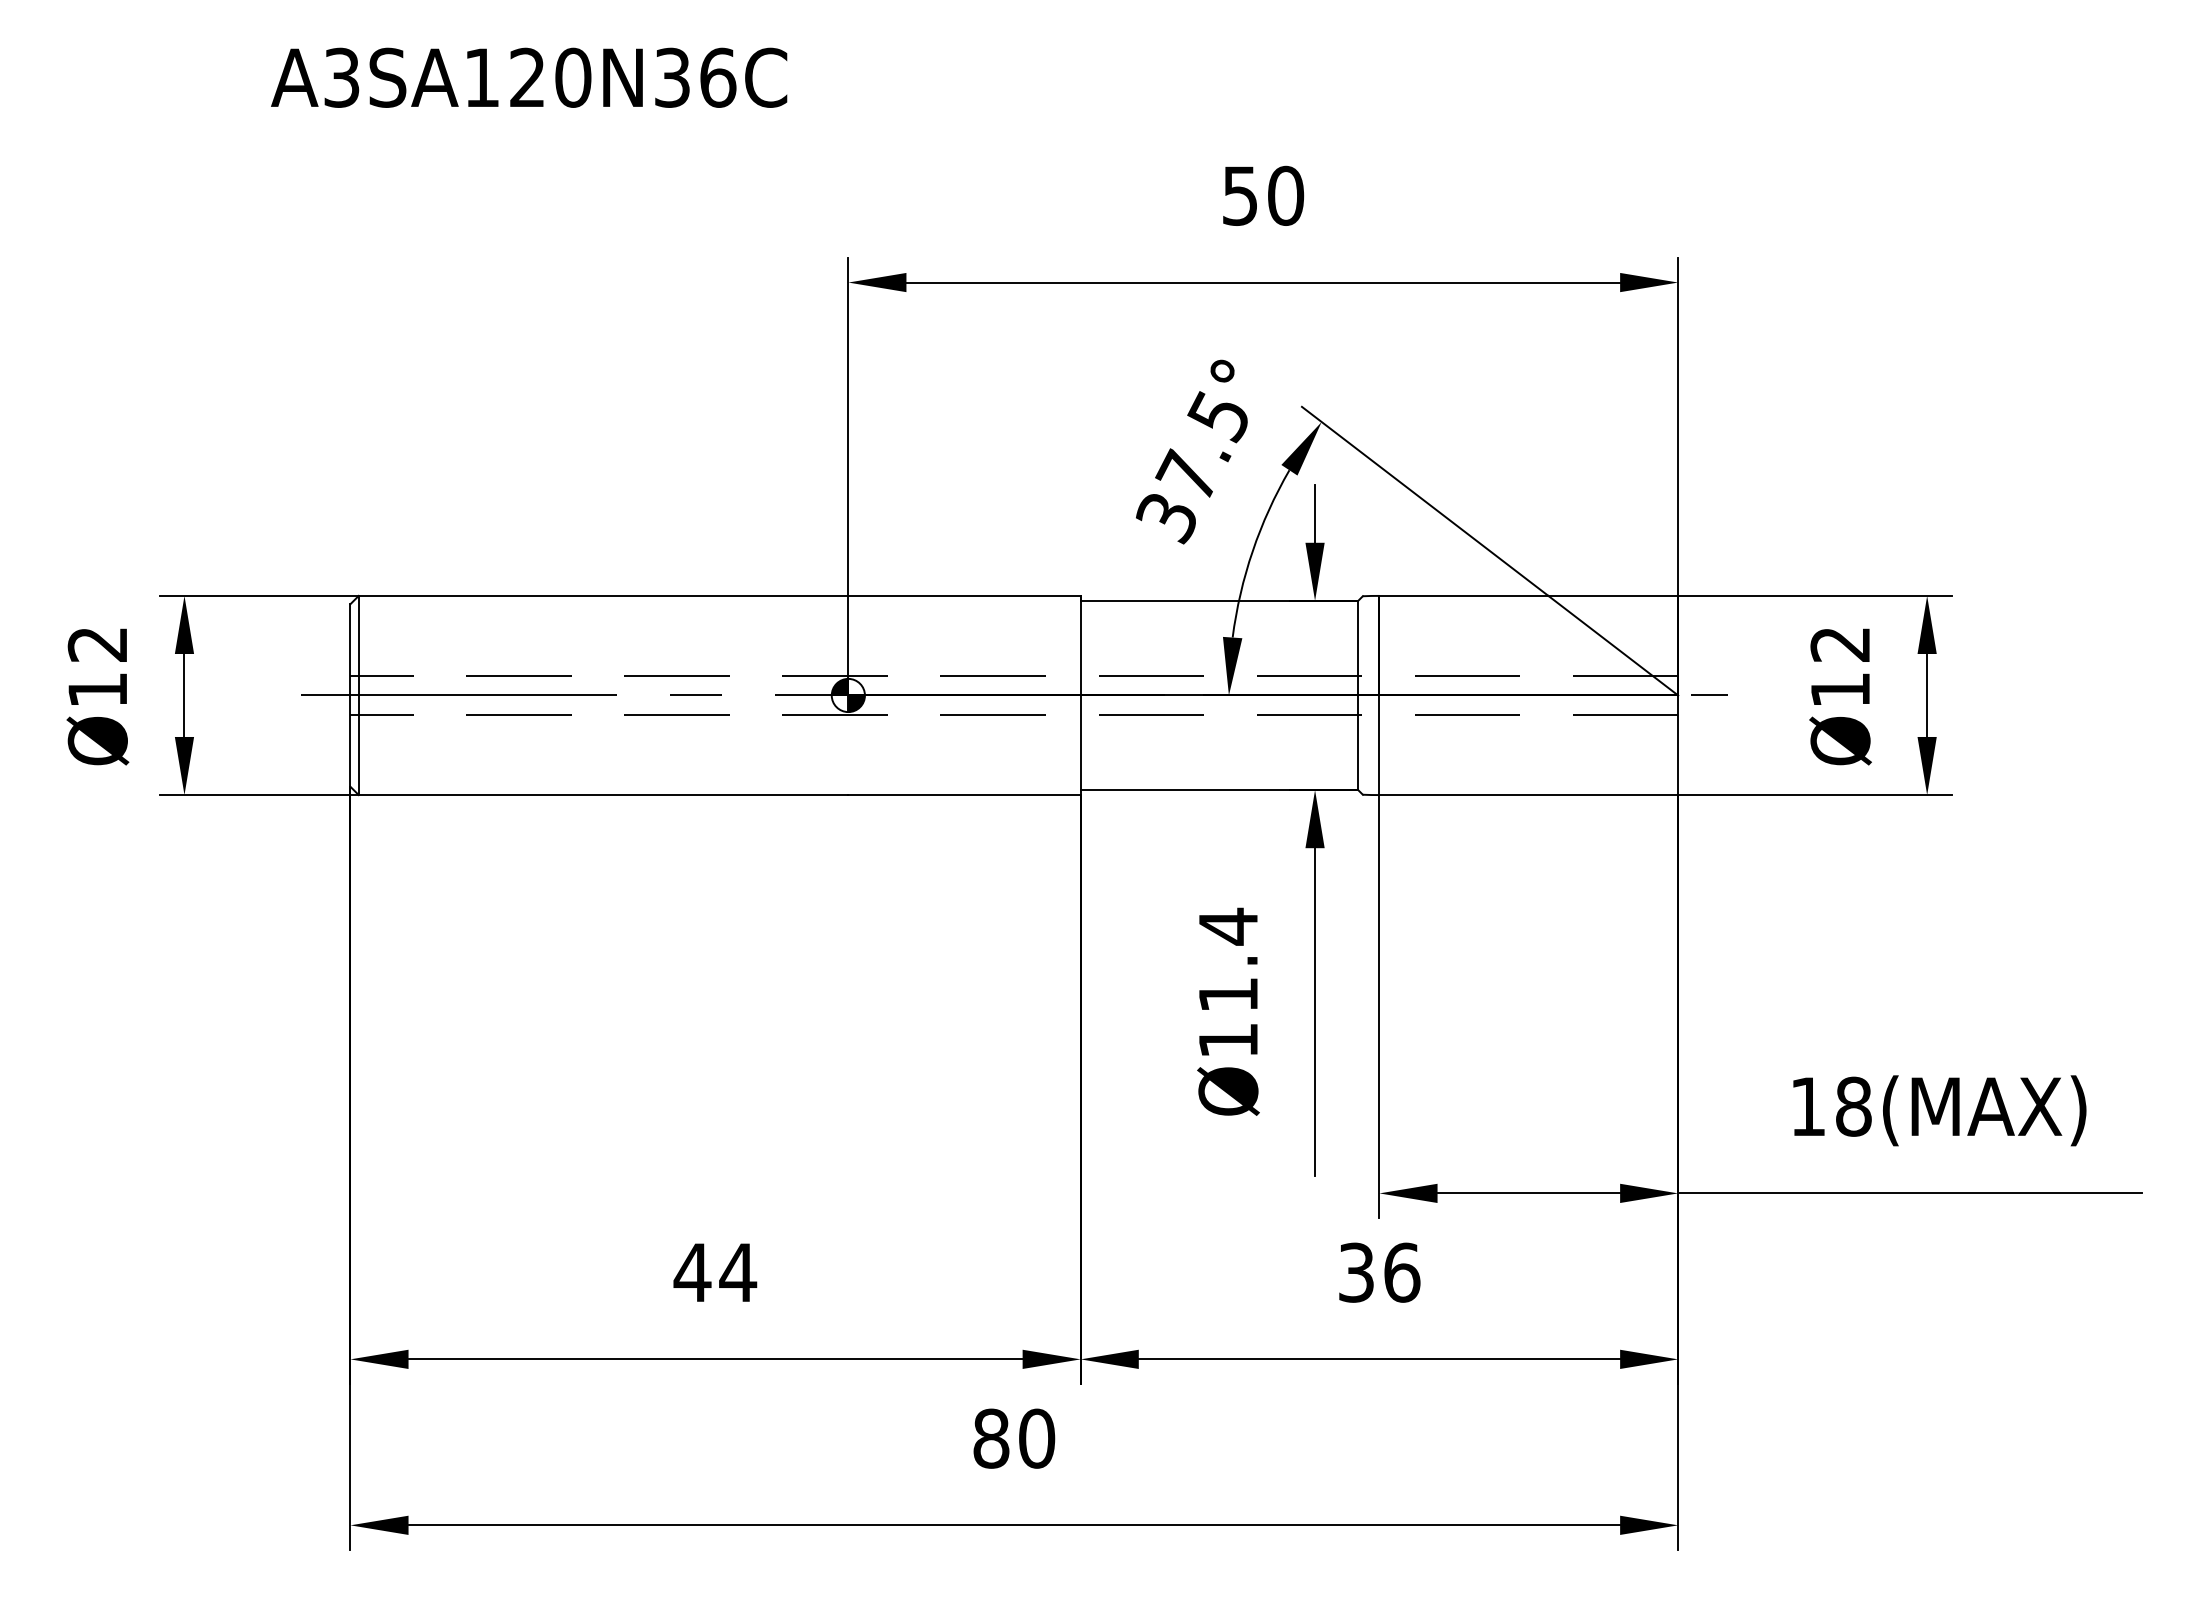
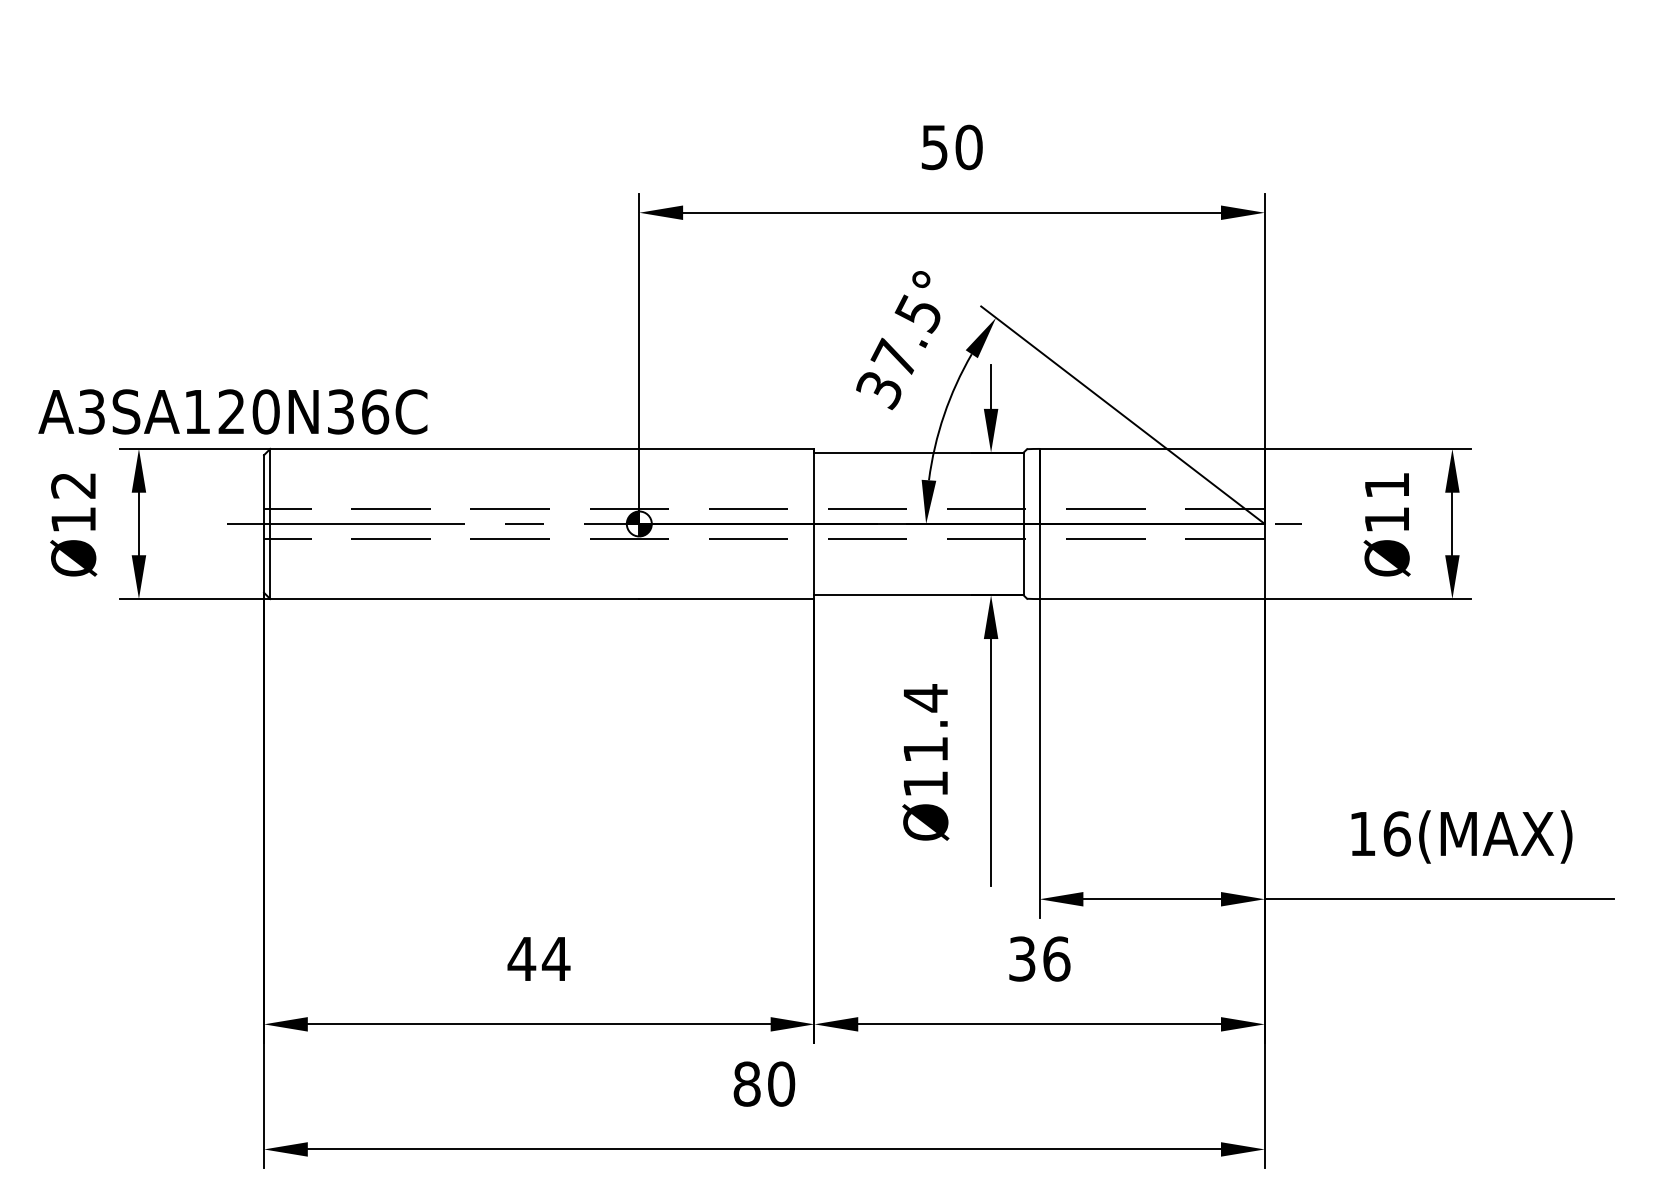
text: (529, 77) -> (233, 411), moved
text: (1839, 644) -> (1386, 485), Ø12 -> Ø11
text: (1854, 1106) -> (1397, 833), 18(MAX) -> 16(MAX)

